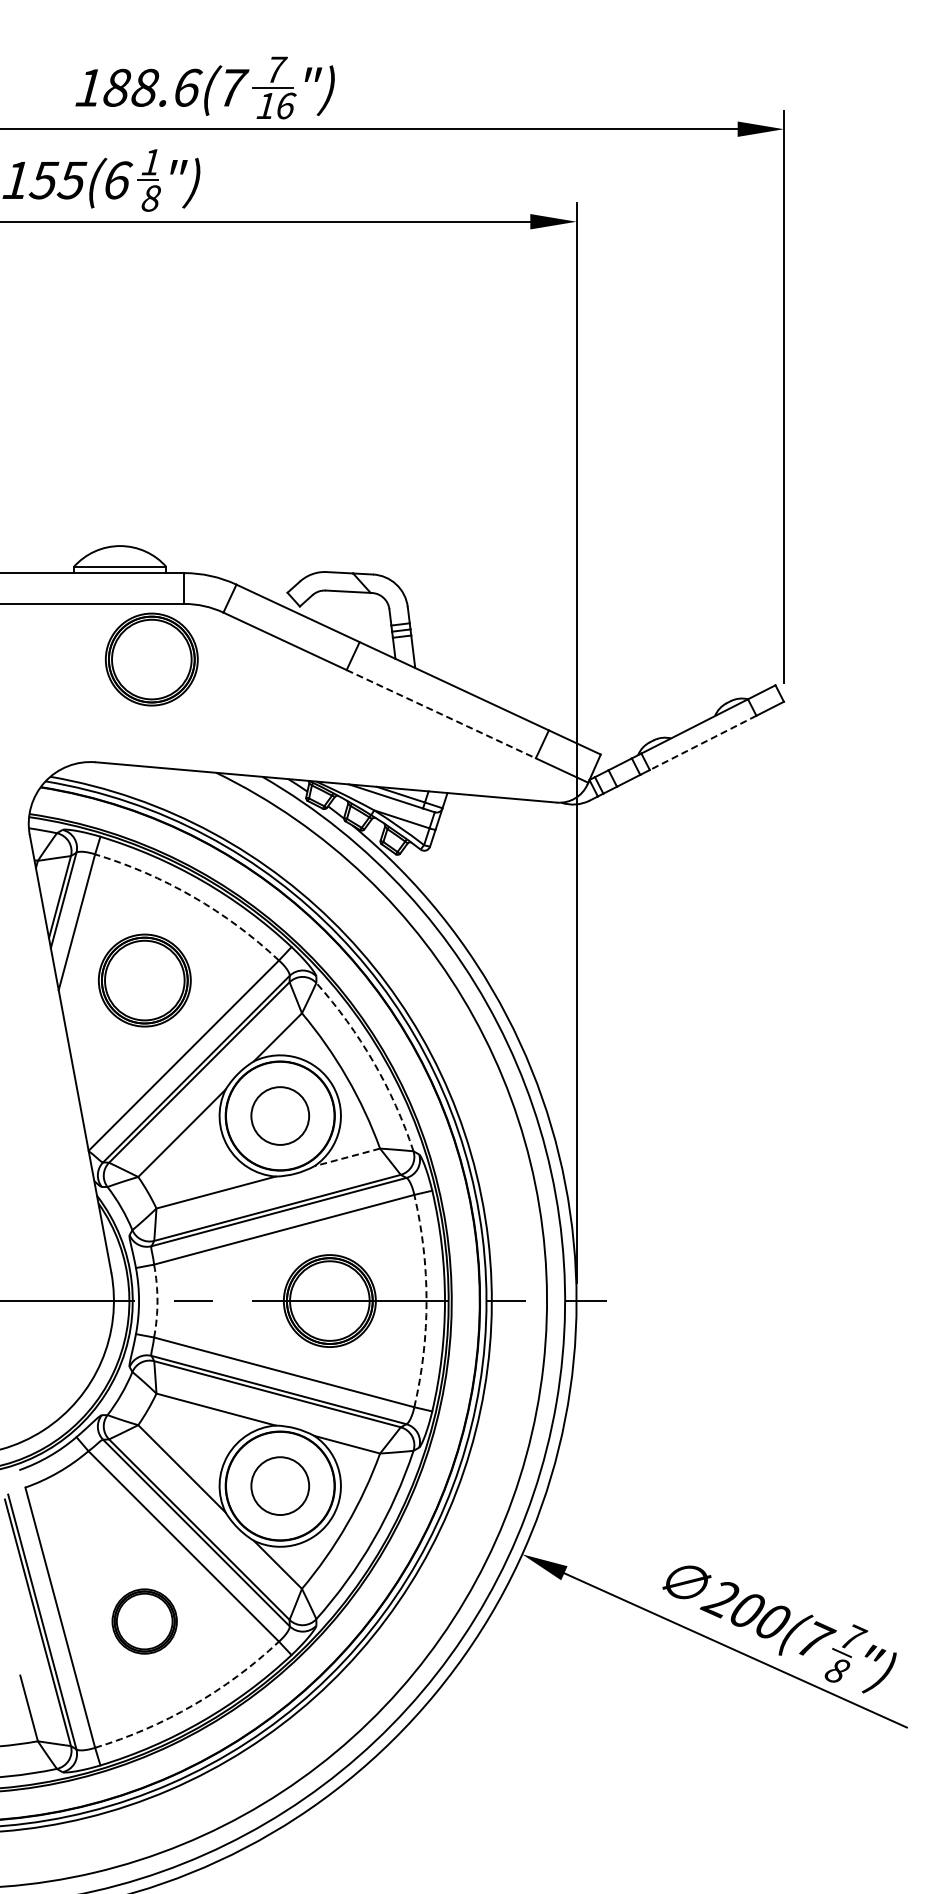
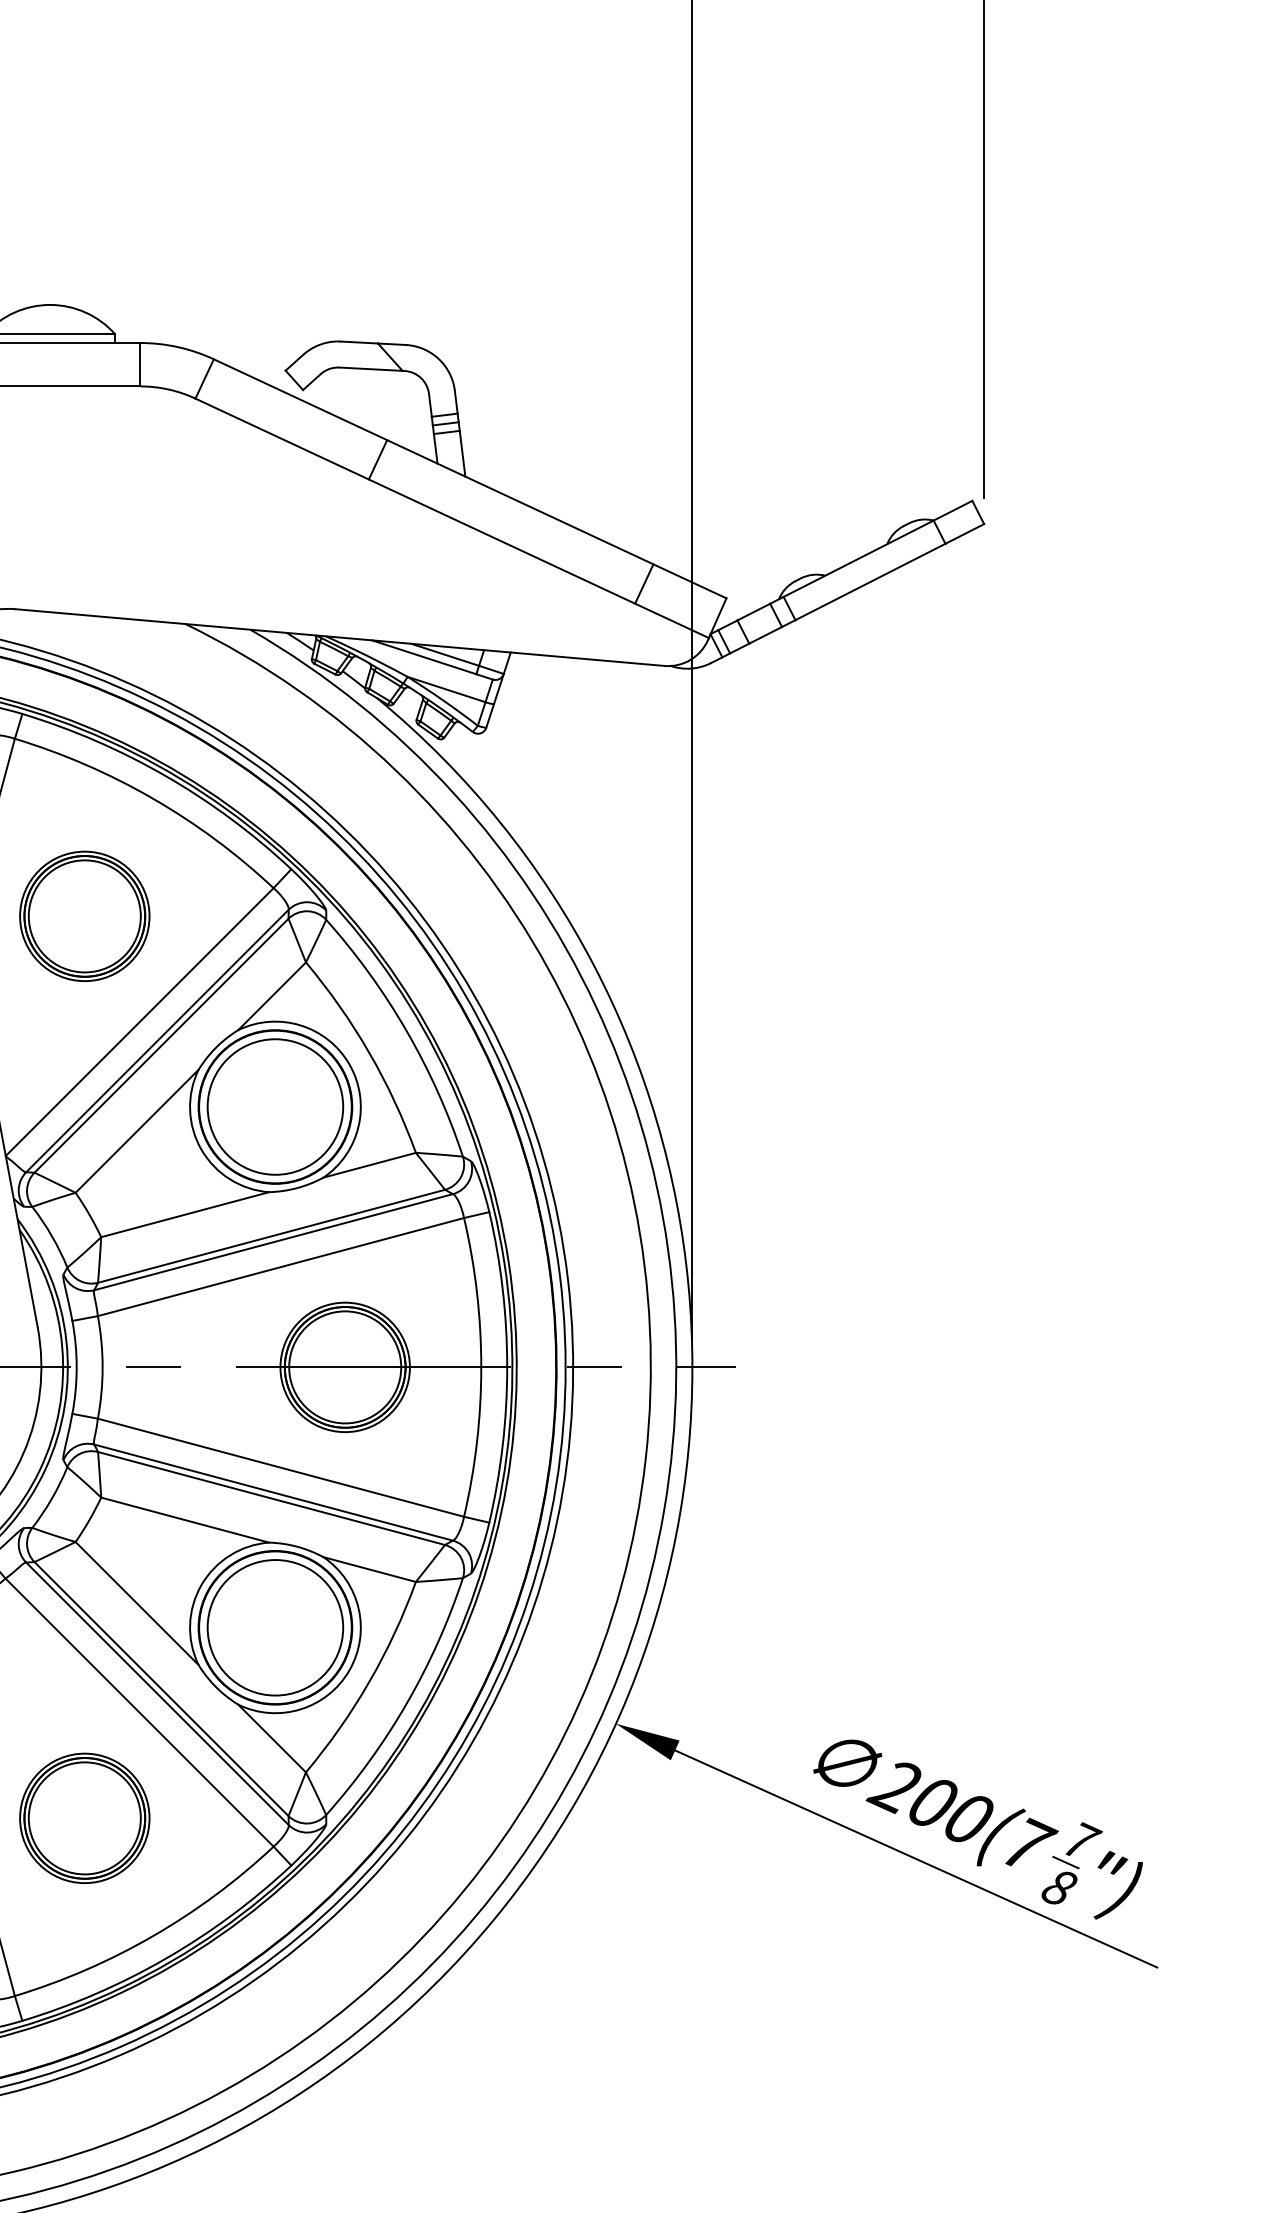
part: (151, 659) -> (94, 464), removed
line: (441, 714) -> (502, 541), dashed -> solid
line: (703, 742) -> (870, 581), dashed -> solid
arc: (193, 896) -> (153, 798), dashed -> solid
arc: (373, 1062) -> (406, 1031), dashed -> solid
circle: (280, 1115) -> (275, 1106), size x1.67
line: (346, 1157) -> (368, 1165), dashed -> solid
arc: (157, 1301) -> (102, 1367), dashed -> solid
arc: (426, 1301) -> (481, 1367), dashed -> solid
circle: (280, 1485) -> (275, 1626), size x1.67
part: (144, 1621) -> (84, 1818), size x1.43
arc: (193, 1705) -> (153, 1936), dashed -> solid

